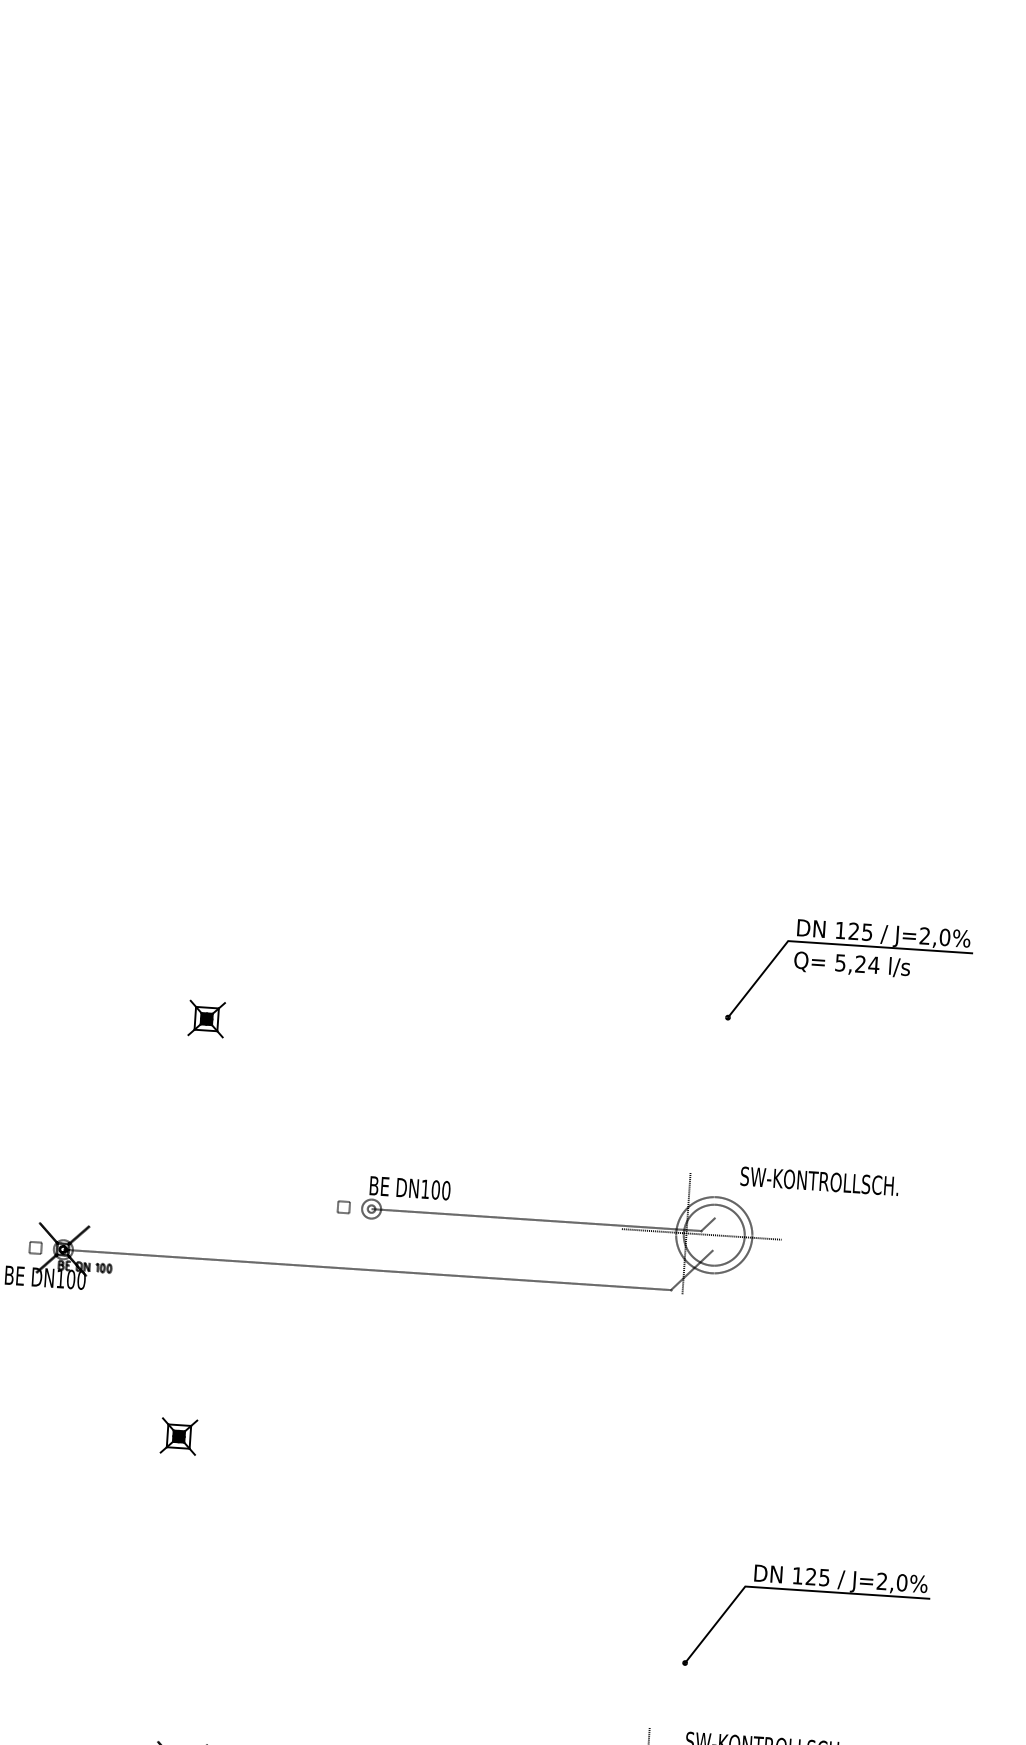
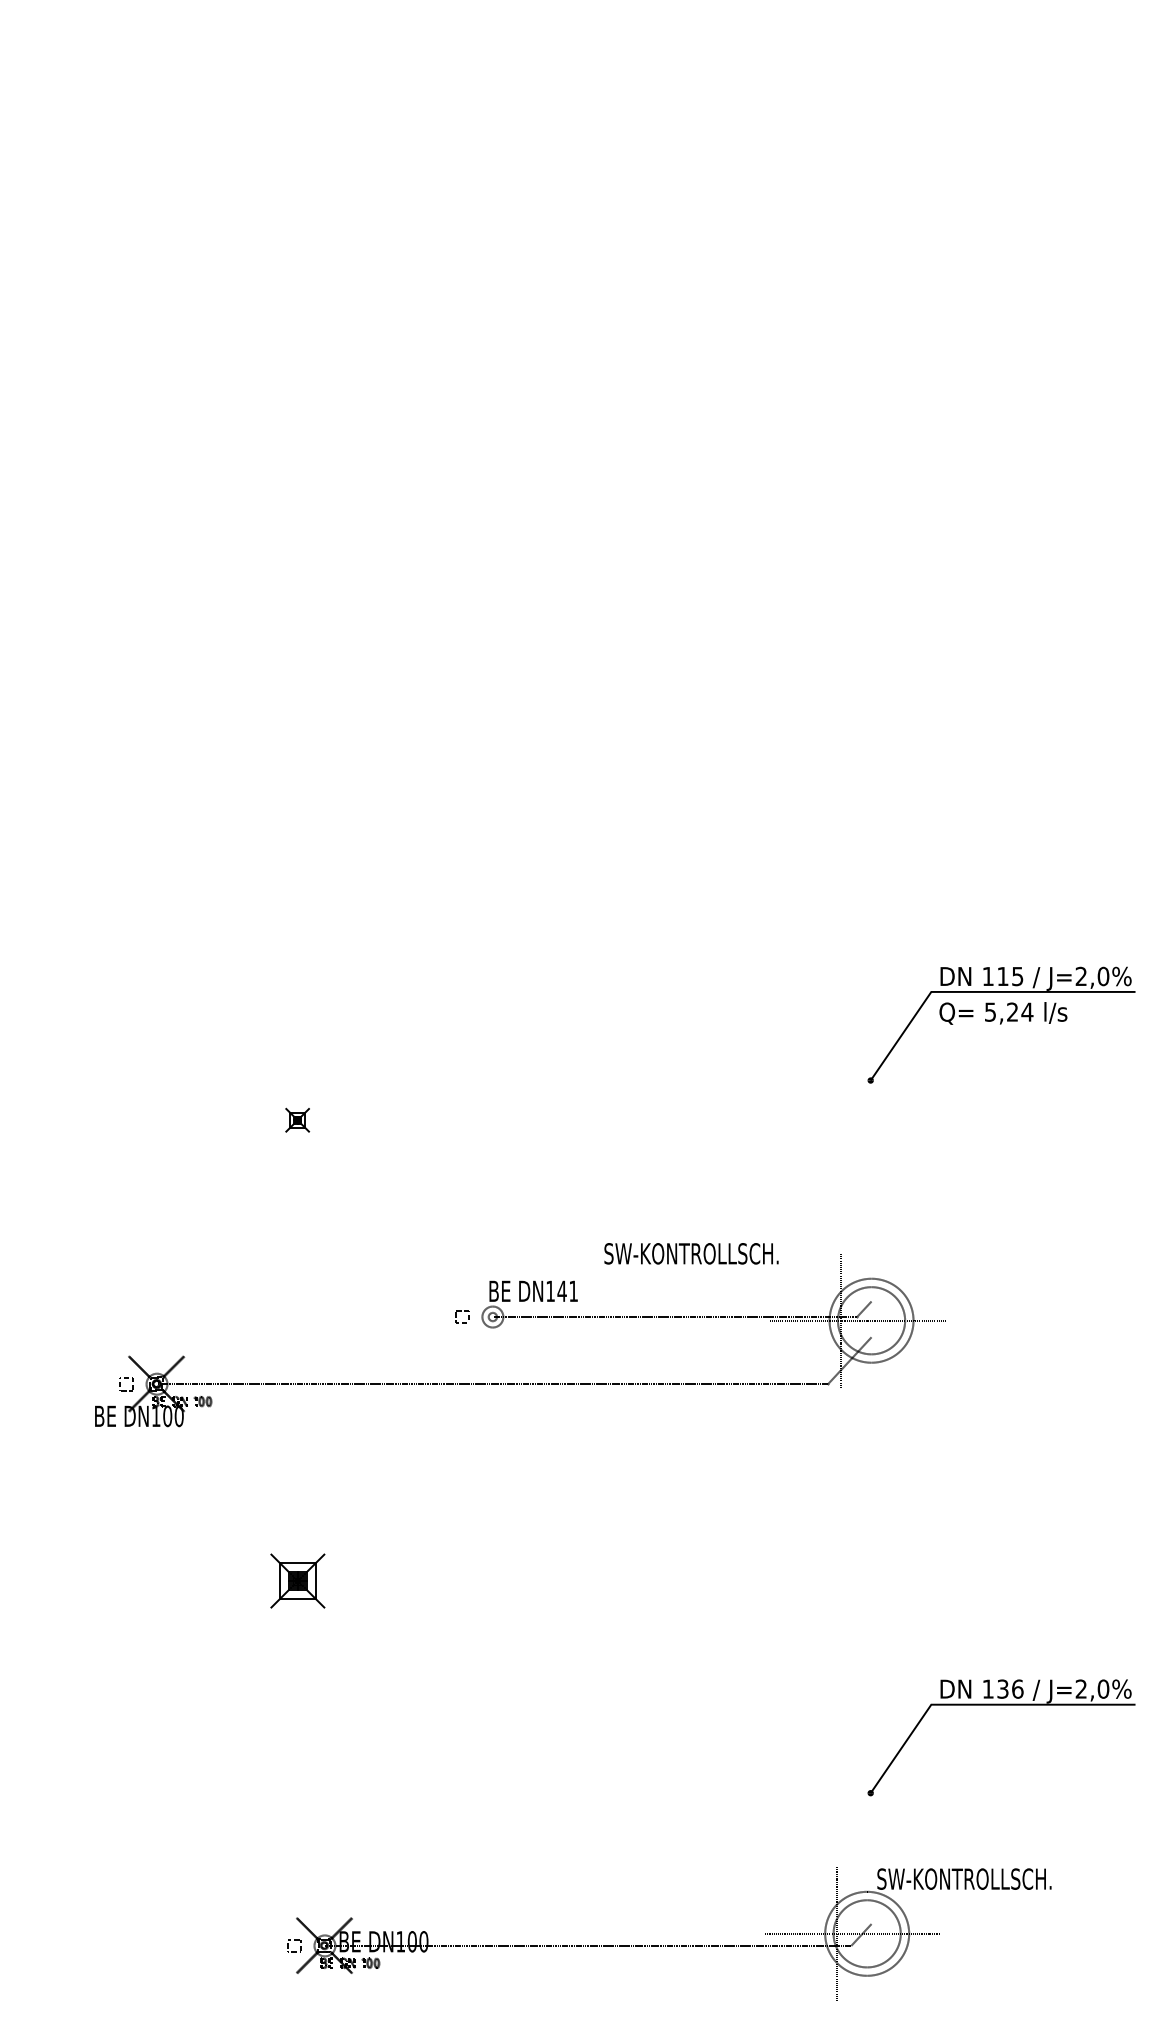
text: (853, 930) -> (1002, 975), 125 -> 115
part: (206, 1019) -> (297, 1120), size x0.6
text: (819, 1181) -> (691, 1253), moved
text: (440, 1190) -> (567, 1291), DN100 -> DN141
part: (178, 1436) -> (297, 1581), size x1.4
text: (817, 1576) -> (1010, 1688), 125 -> 136

